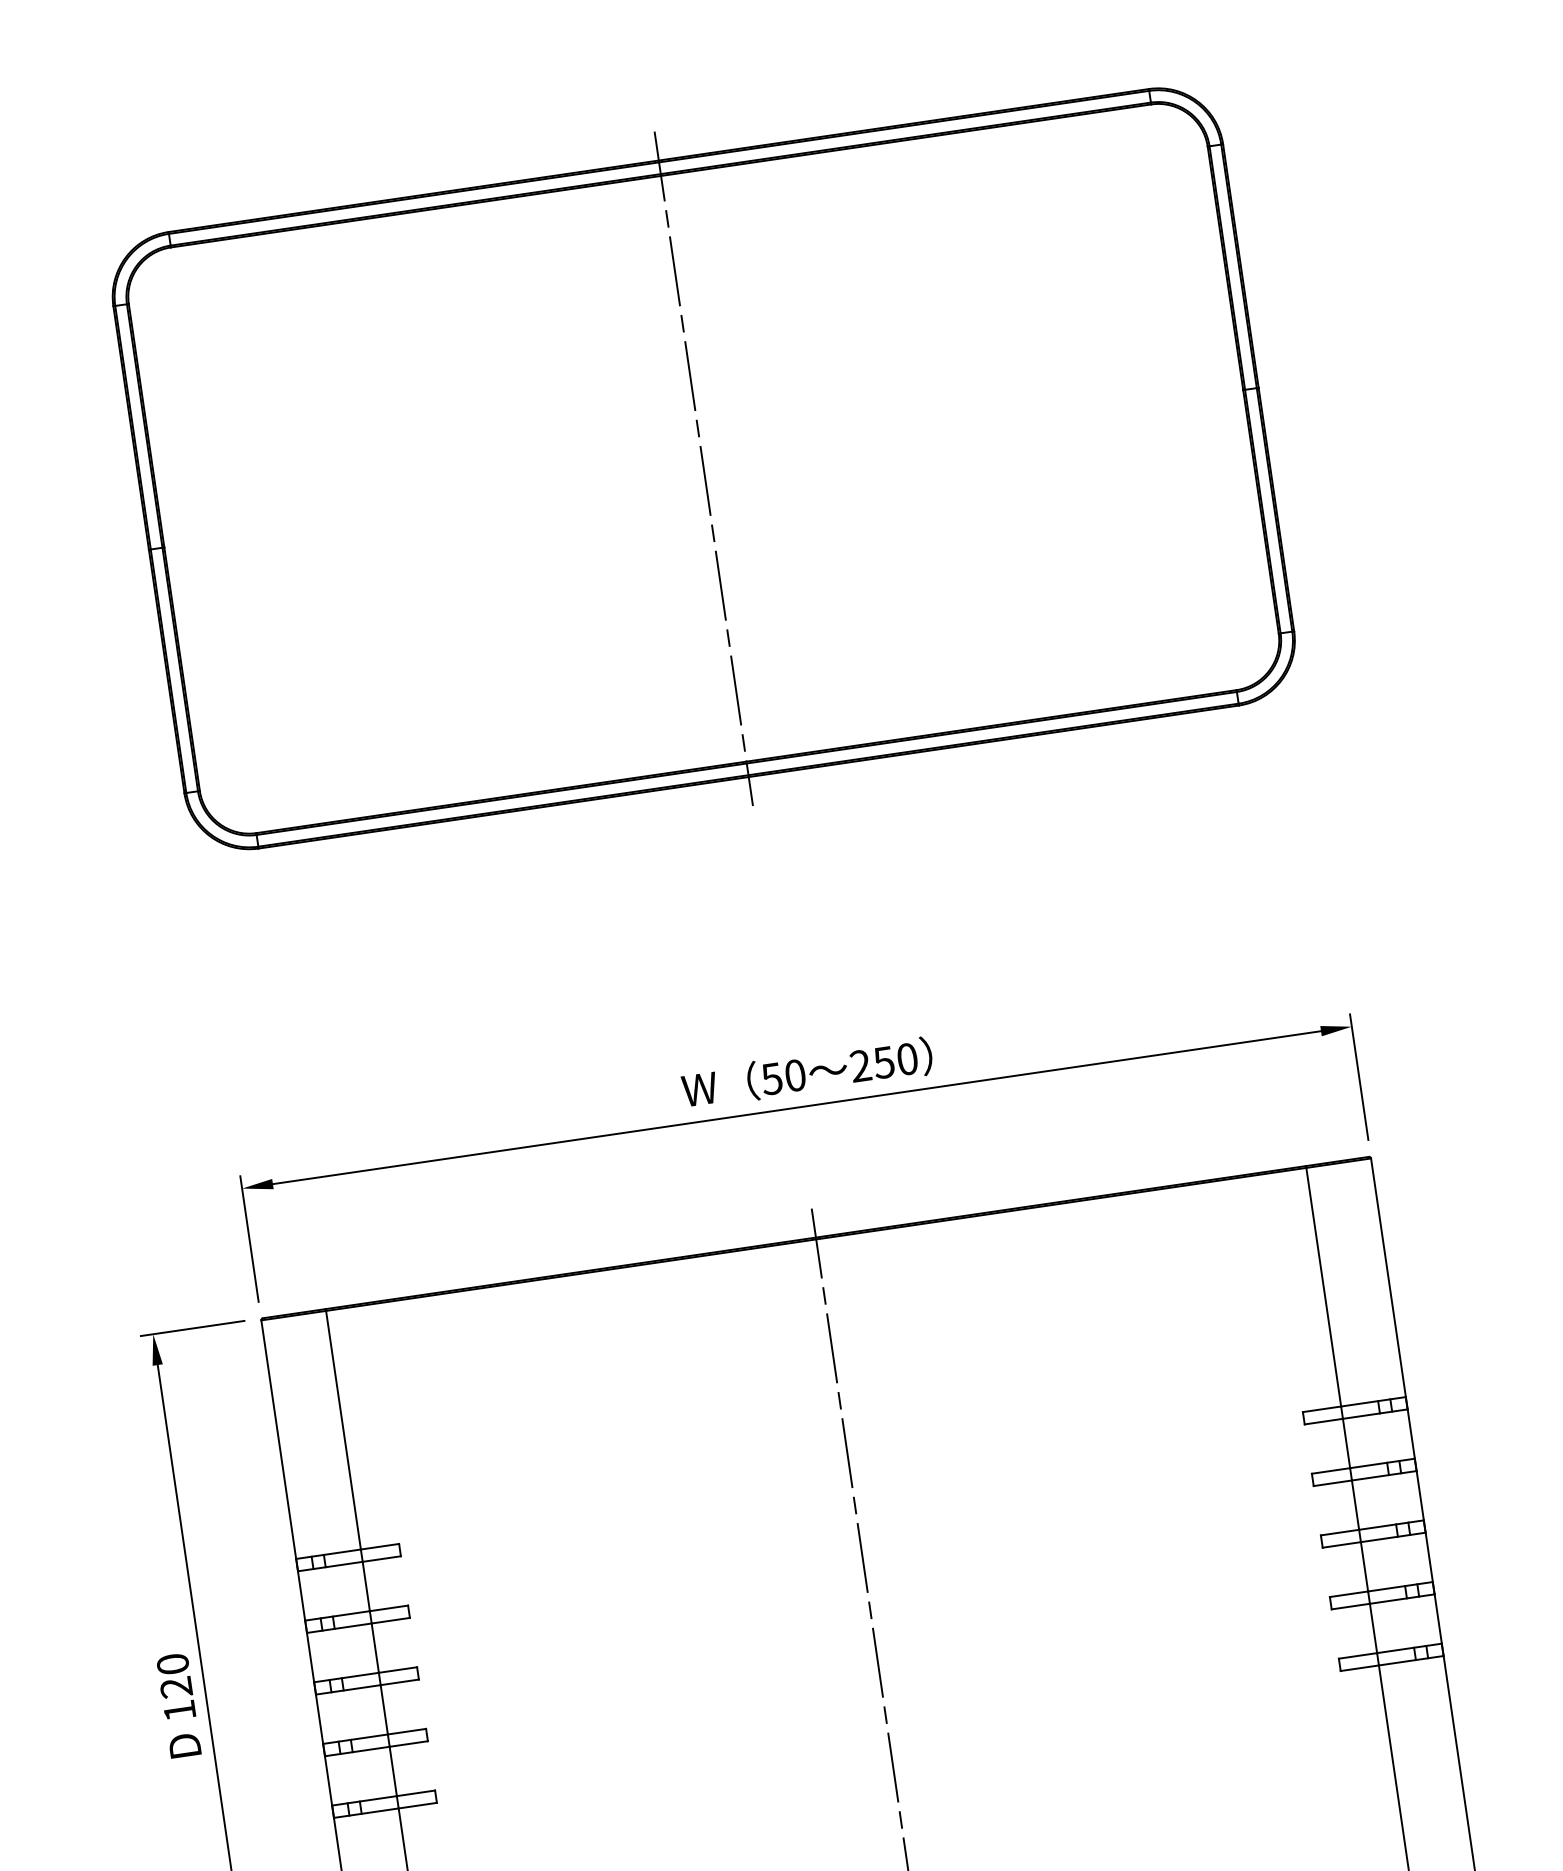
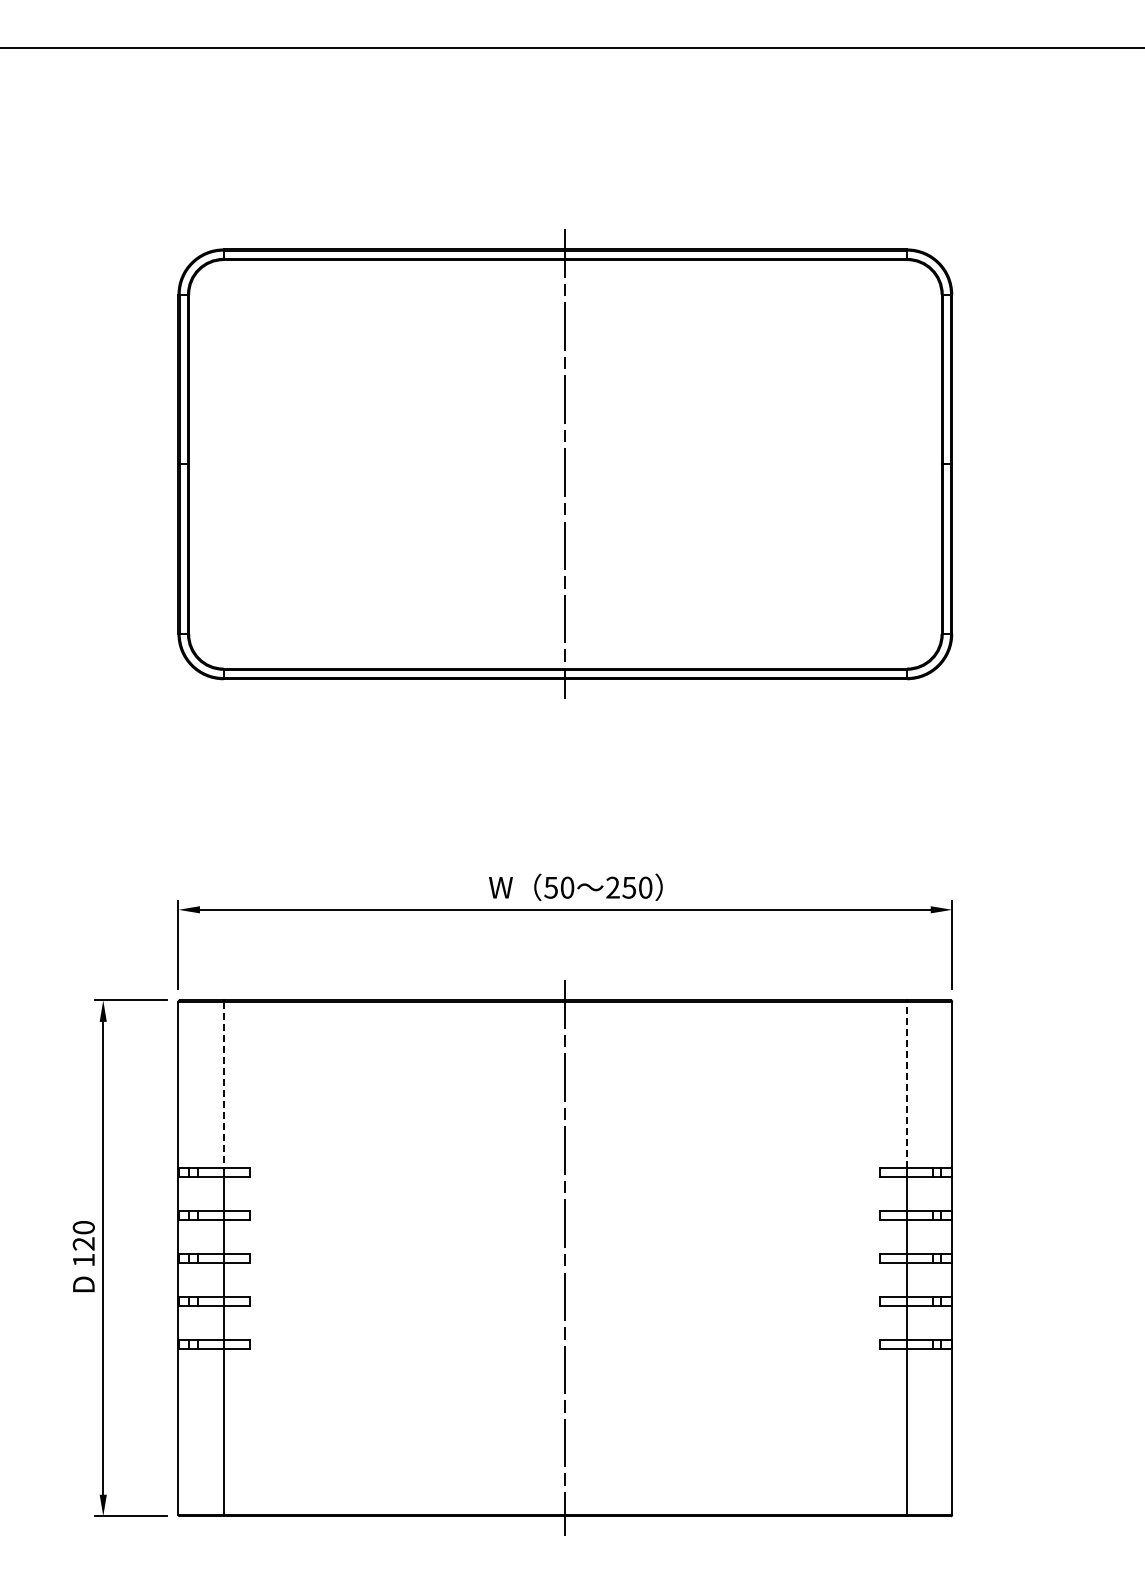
line: (1324, 1286) -> (907, 1084), solid -> dashed
line: (343, 1431) -> (223, 1085), solid -> dashed

